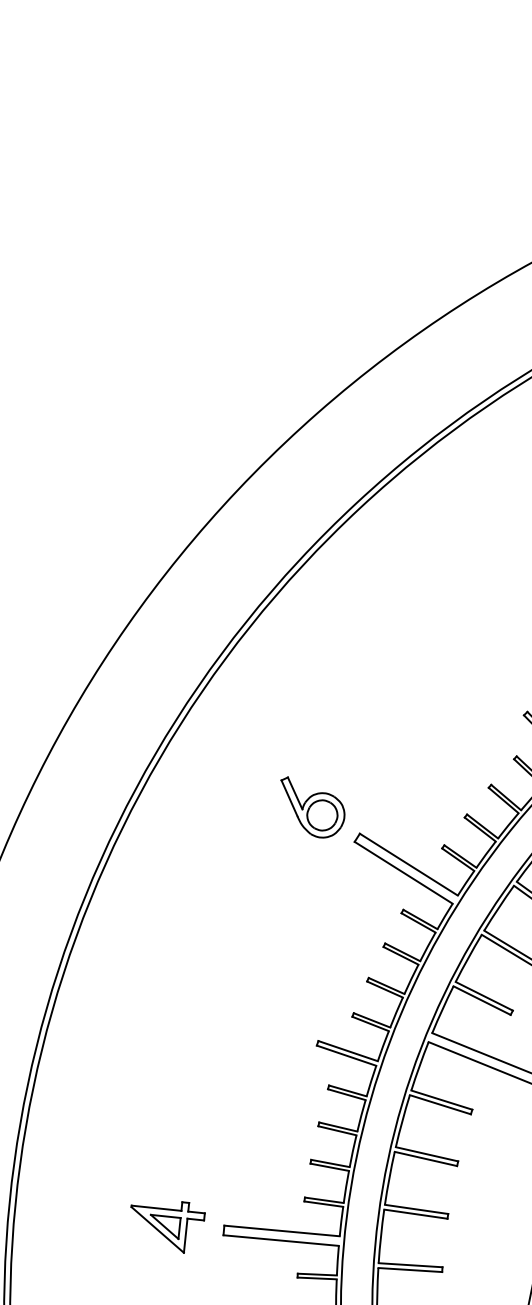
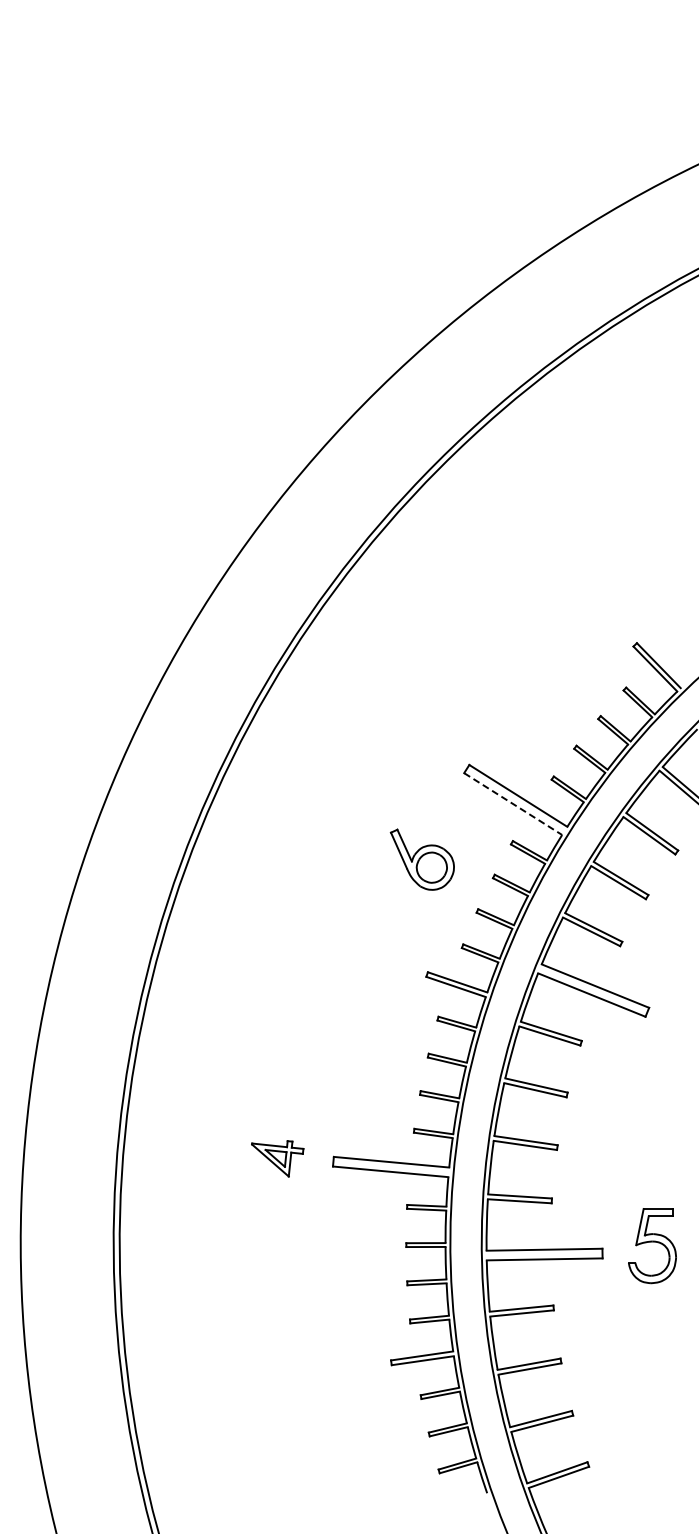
part: (312, 807) -> (421, 859), moved
line: (404, 873) -> (513, 804), solid -> dashed
part: (168, 1227) -> (277, 1158), size x0.7

